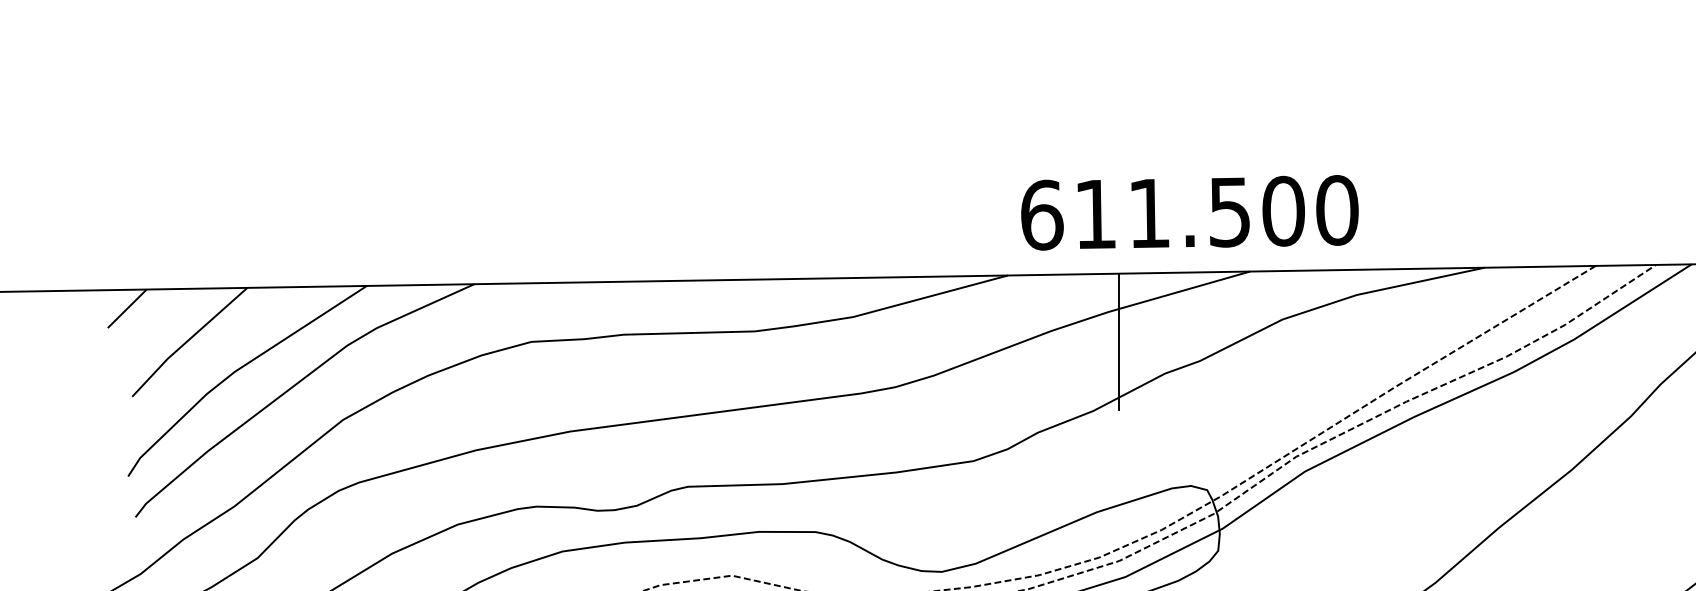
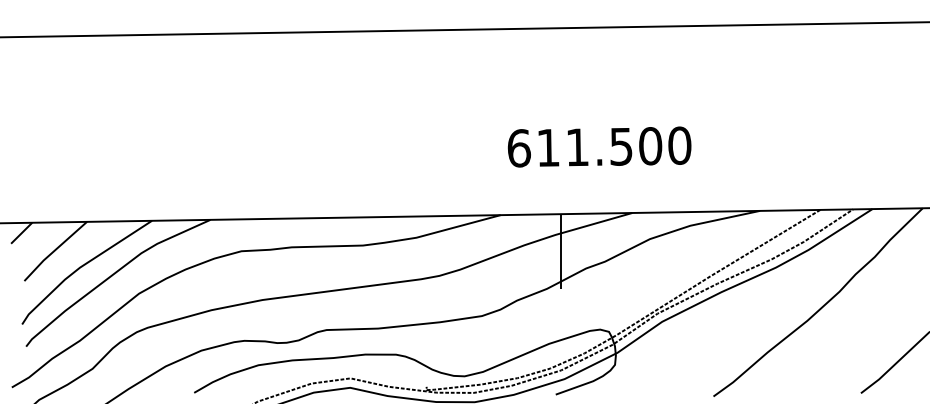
text: (1189, 211) -> (599, 146), moved

